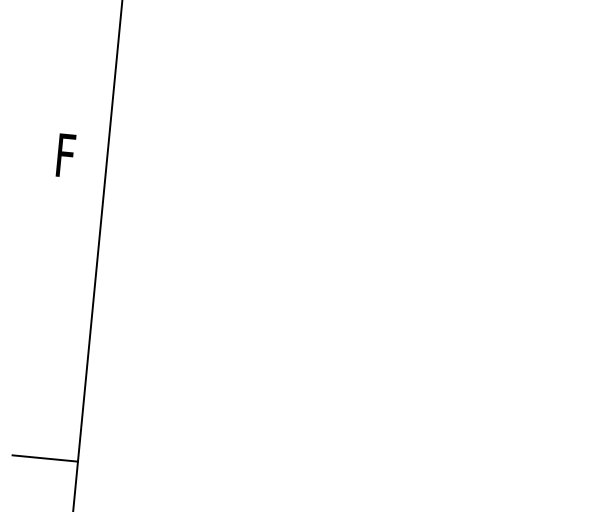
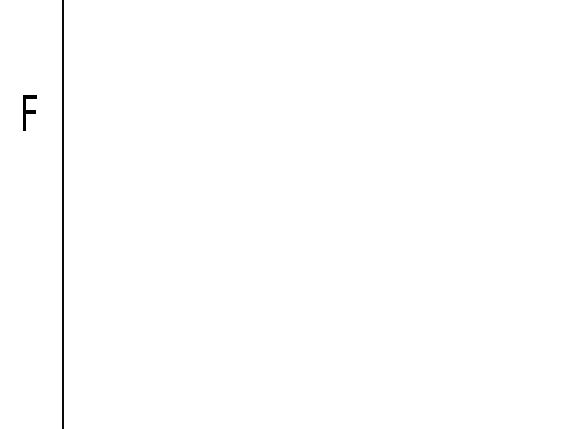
line: (45, 458) -> (36, 361), removed

